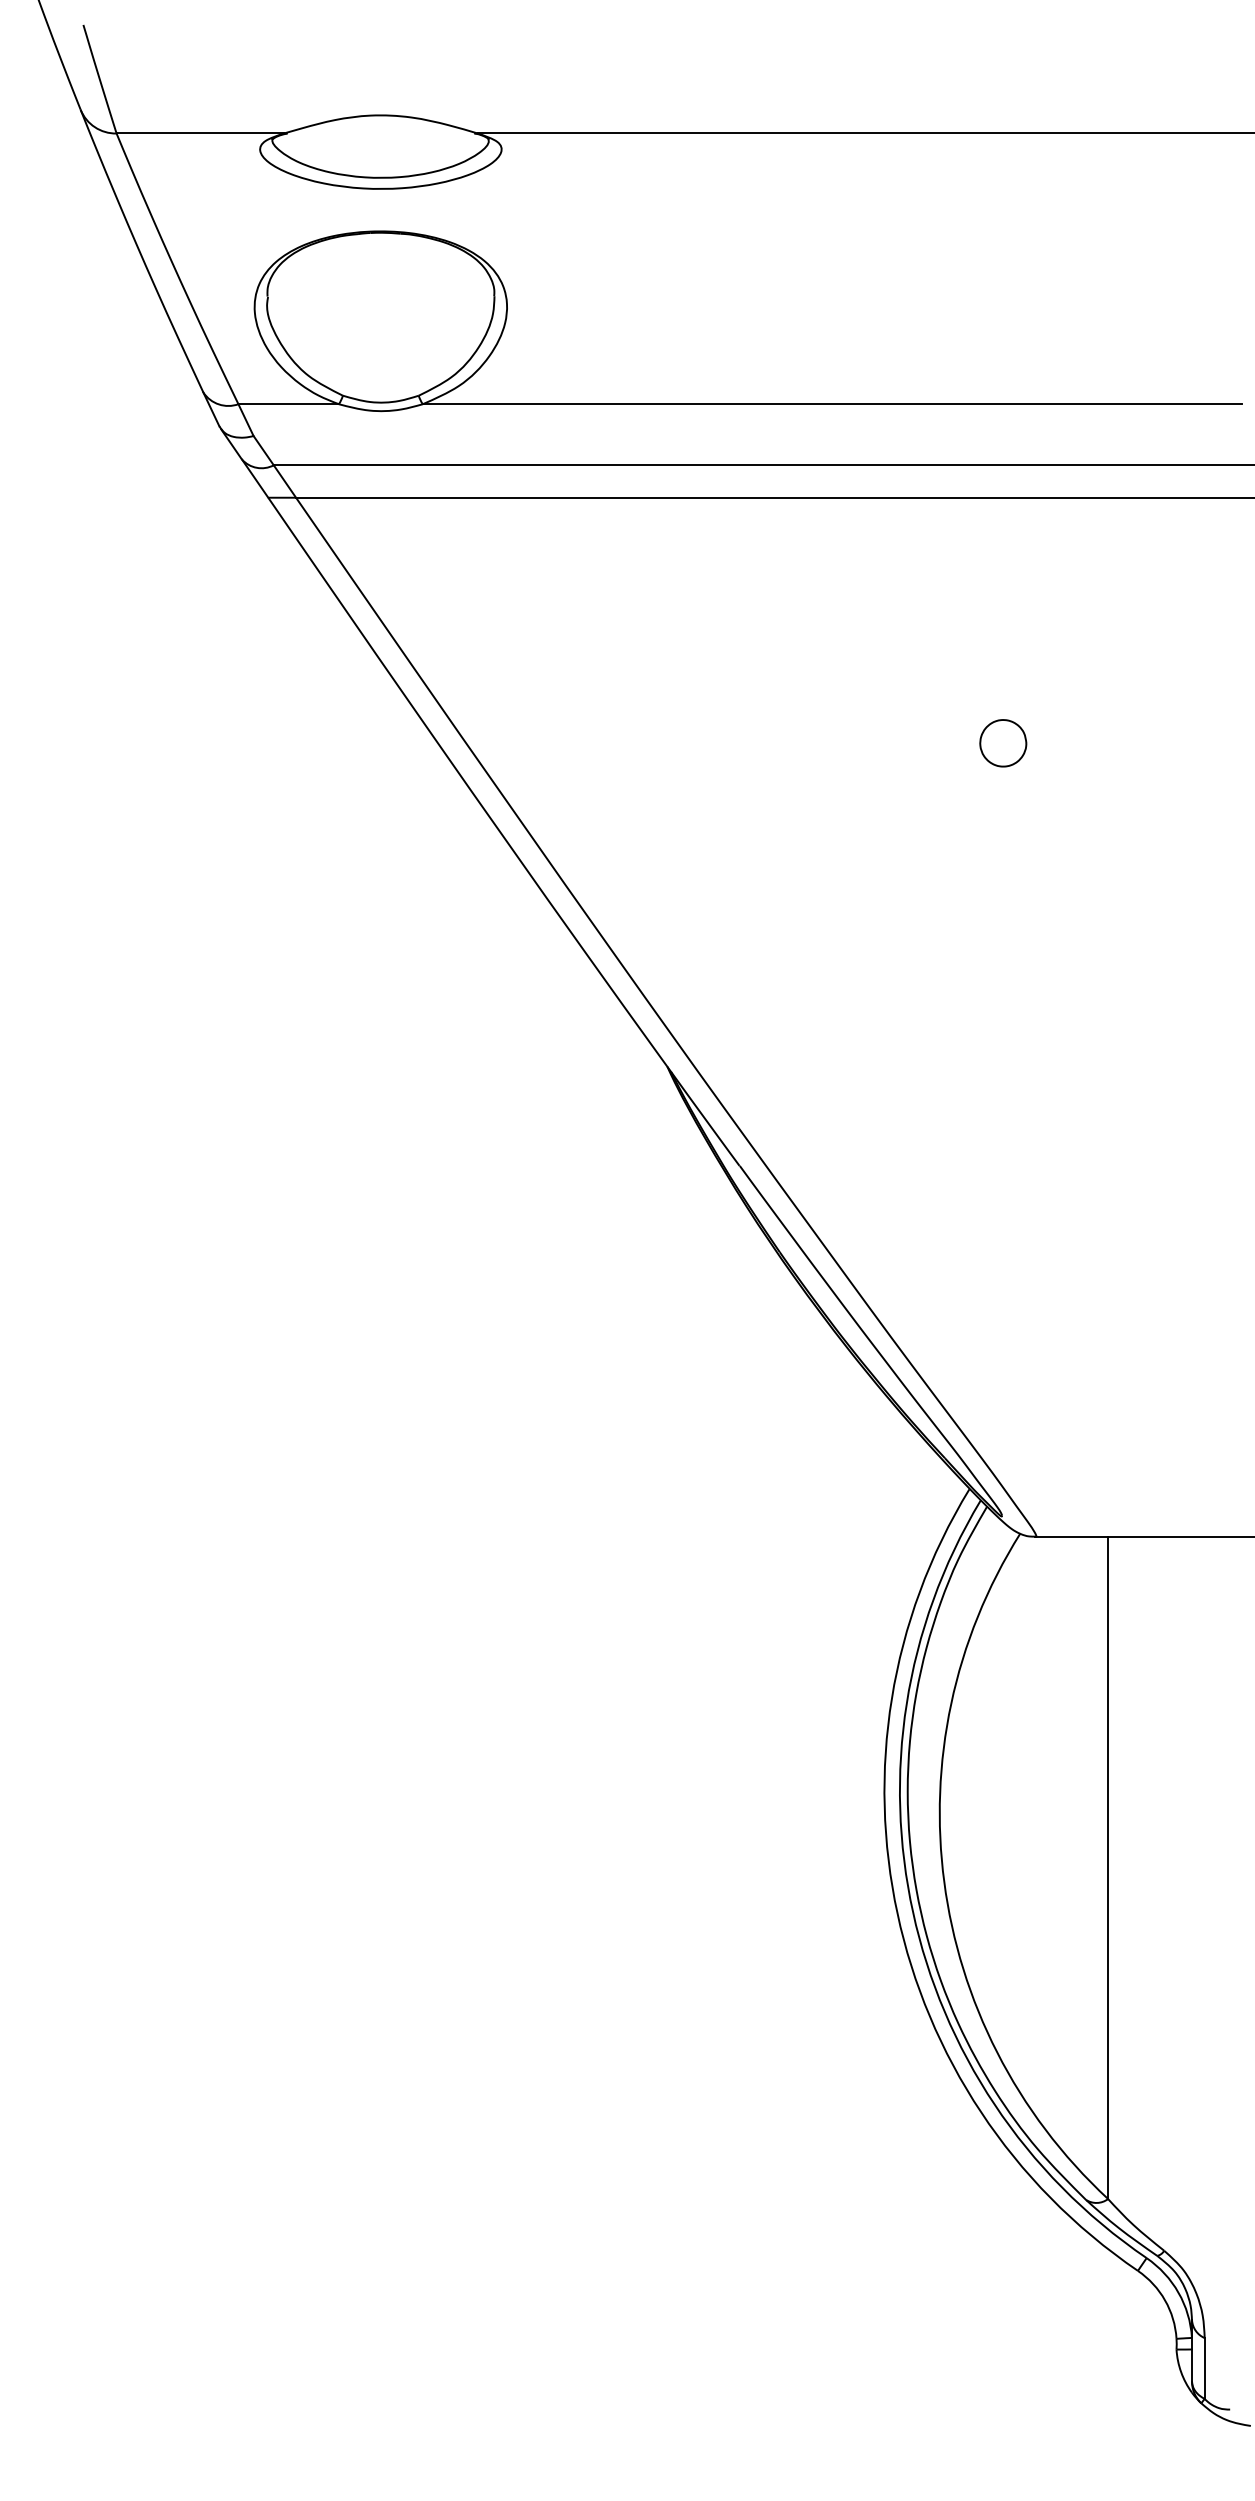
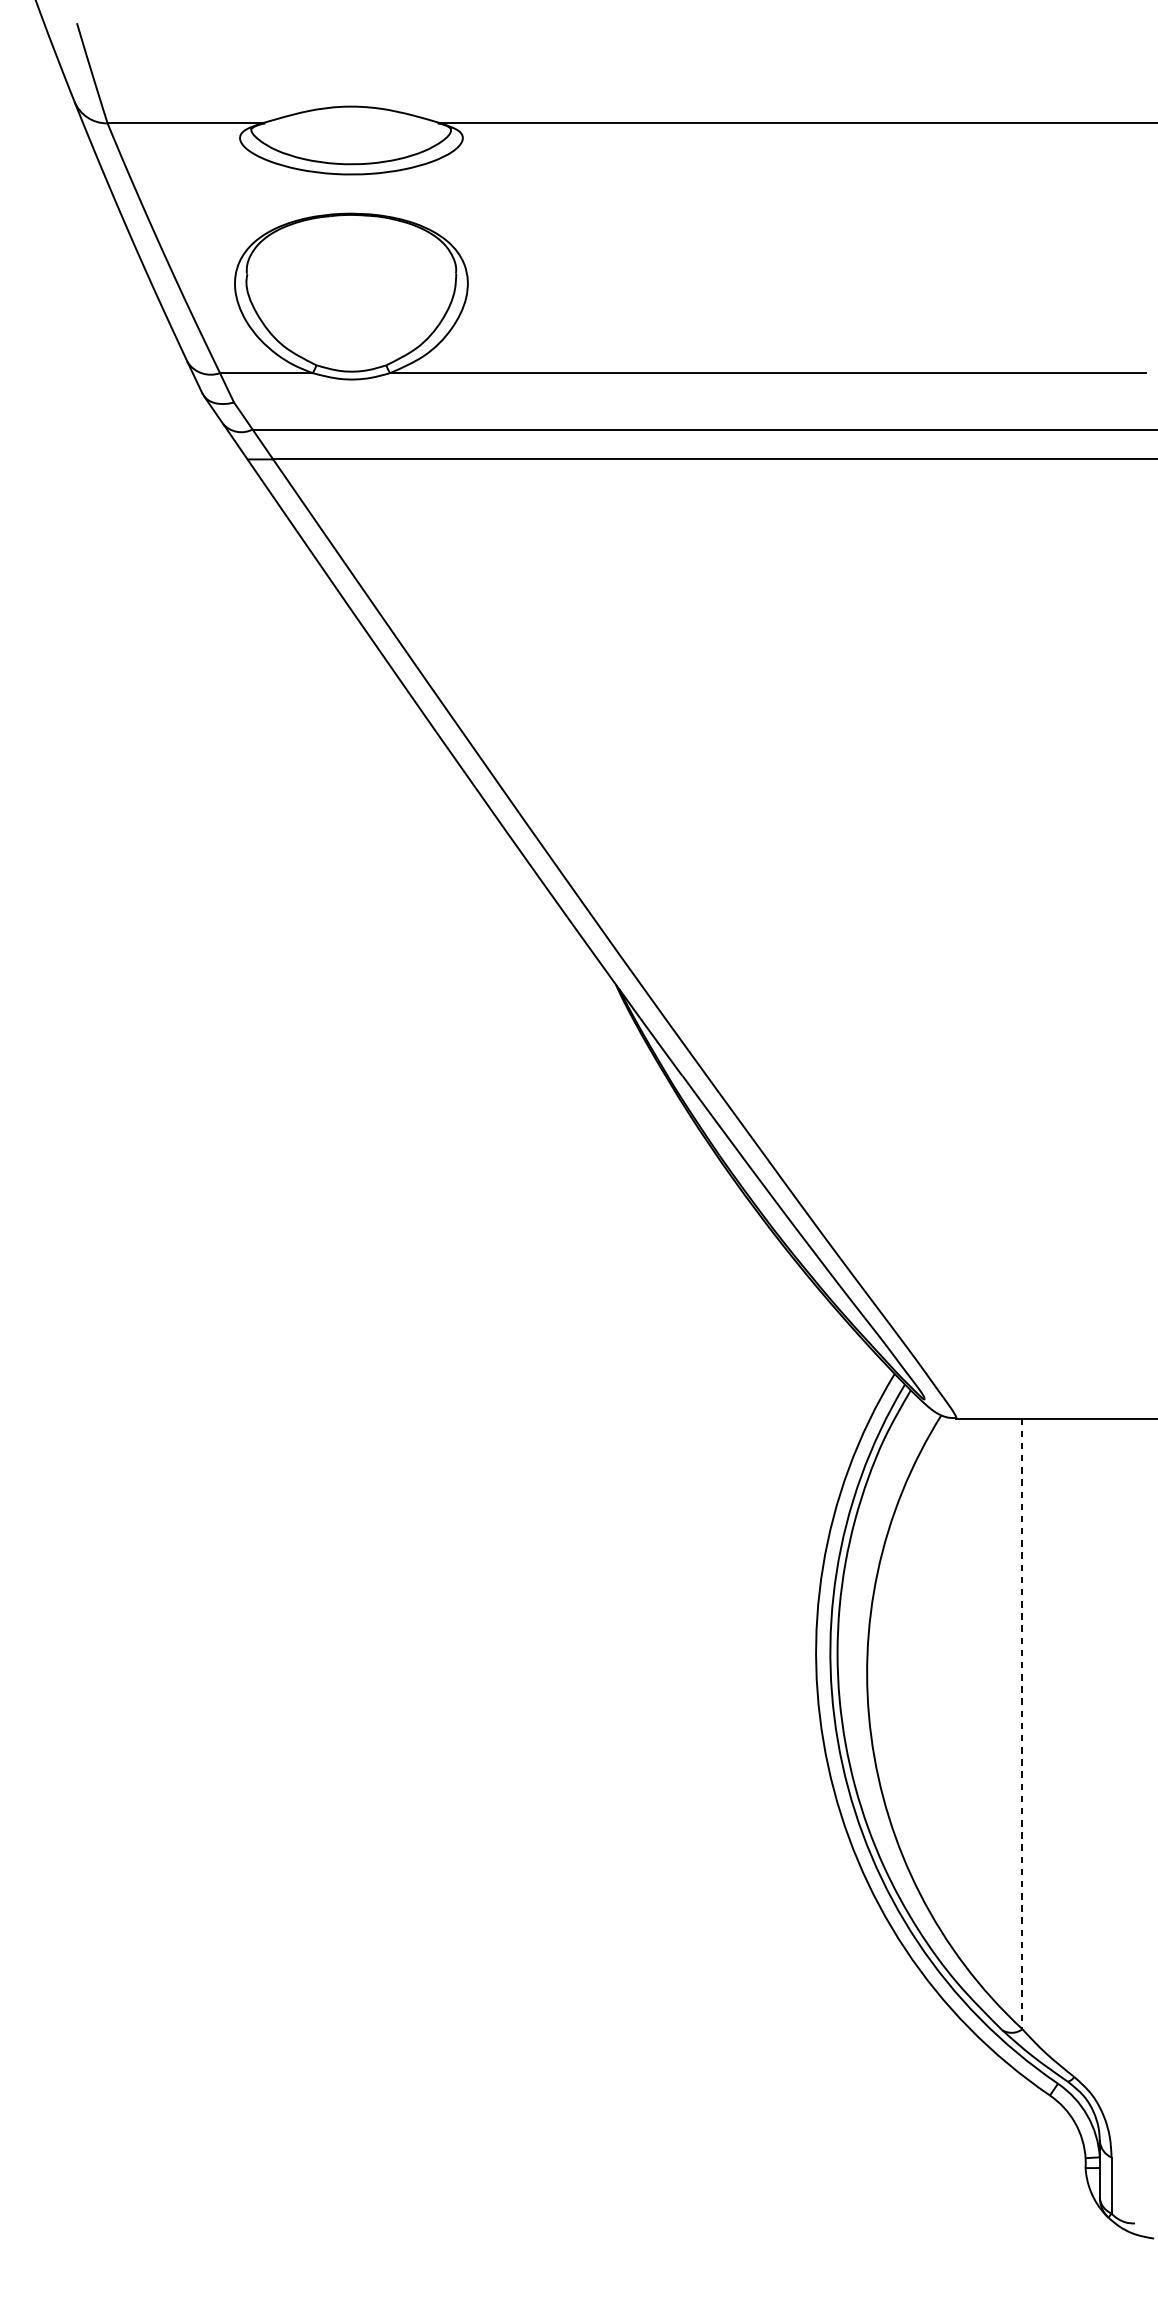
part: (1003, 743) -> (925, 686), removed
line: (1108, 1868) -> (1022, 1724), solid -> dashed

